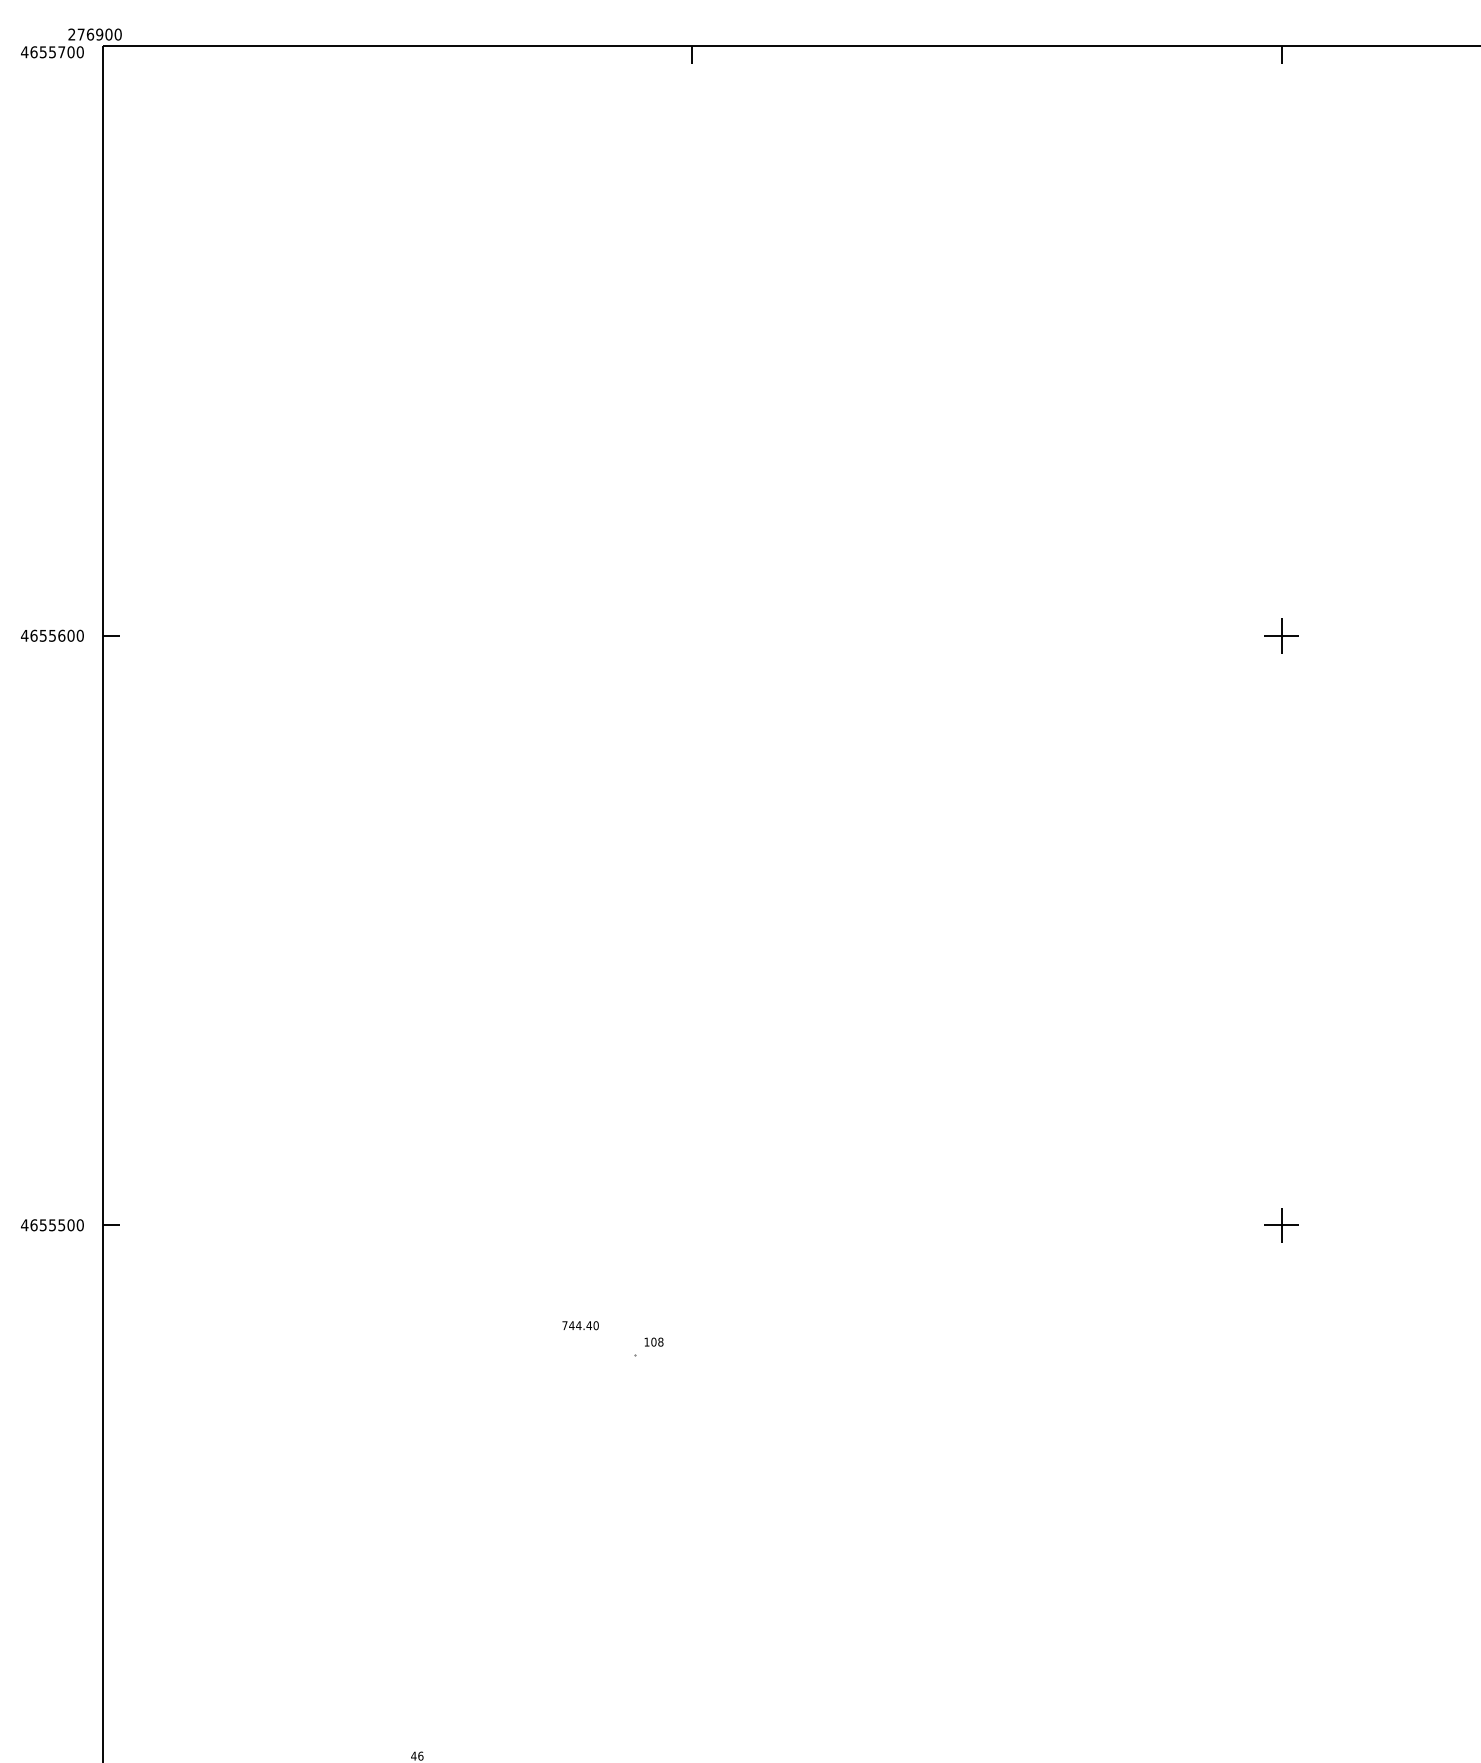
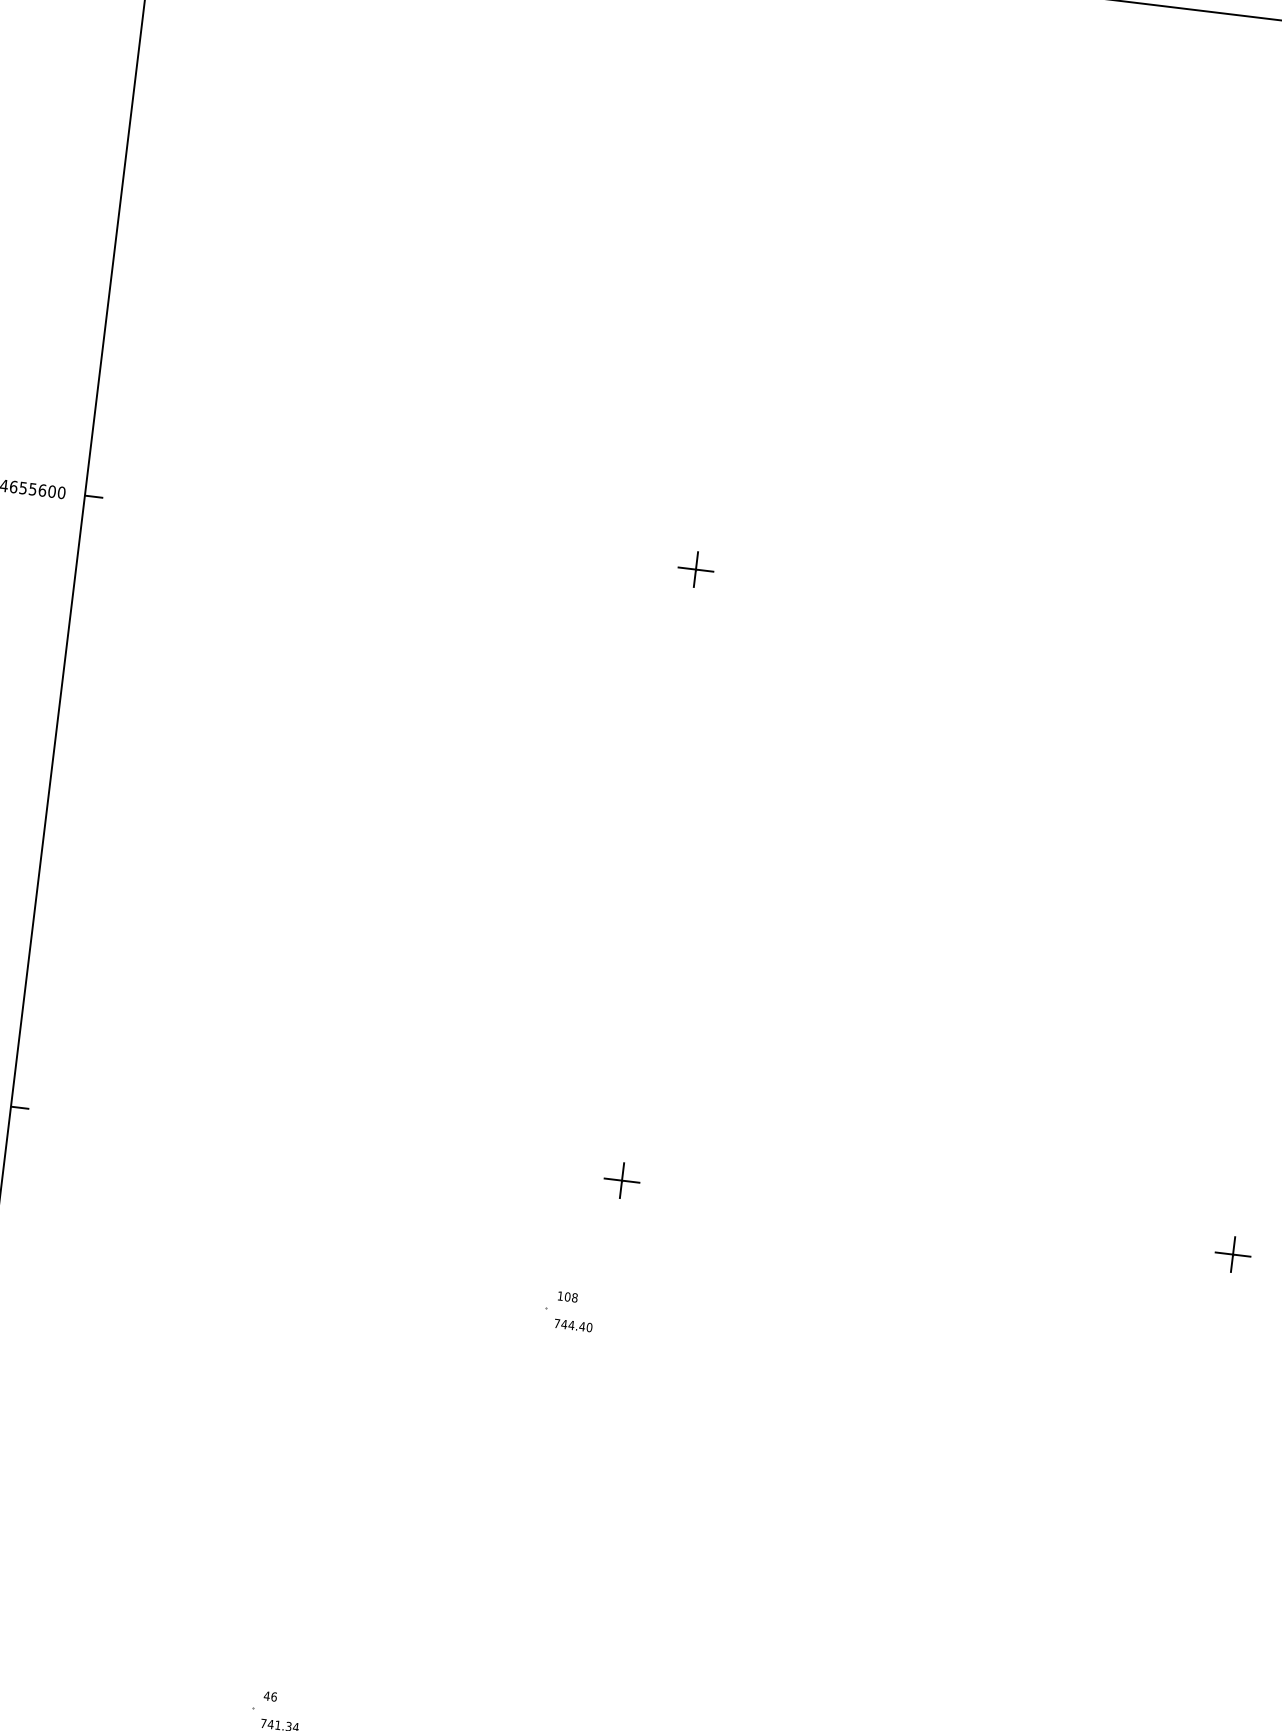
part: (691, 635) -> (695, 569), added
part: (691, 1225) -> (621, 1180), added
text: (580, 1325) -> (573, 1325), moved

